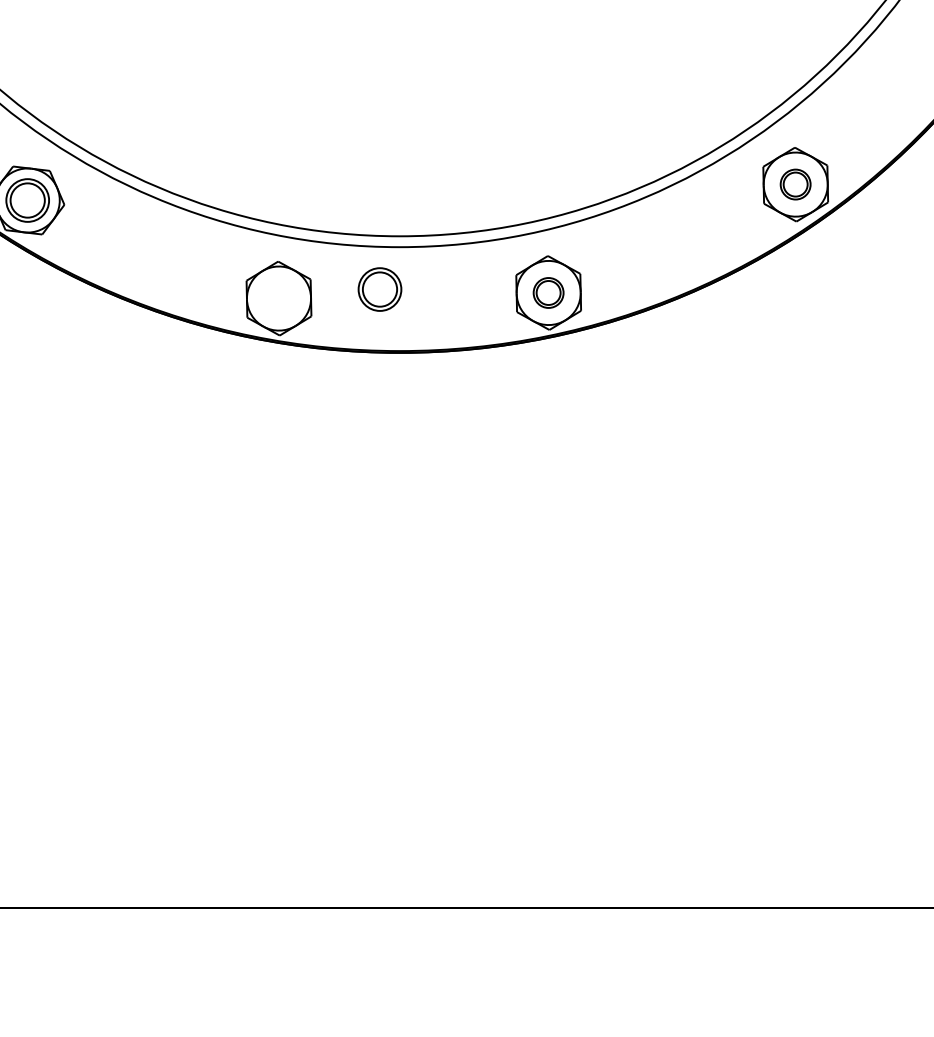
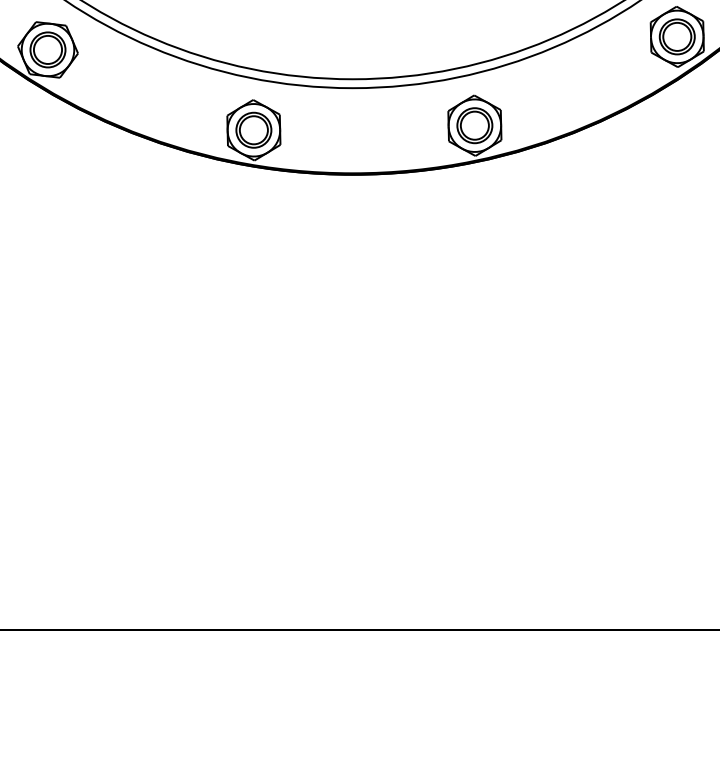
part: (795, 184) -> (677, 36), size x1.43
part: (379, 289) -> (253, 130), moved
part: (548, 292) -> (474, 125), size x1.43

